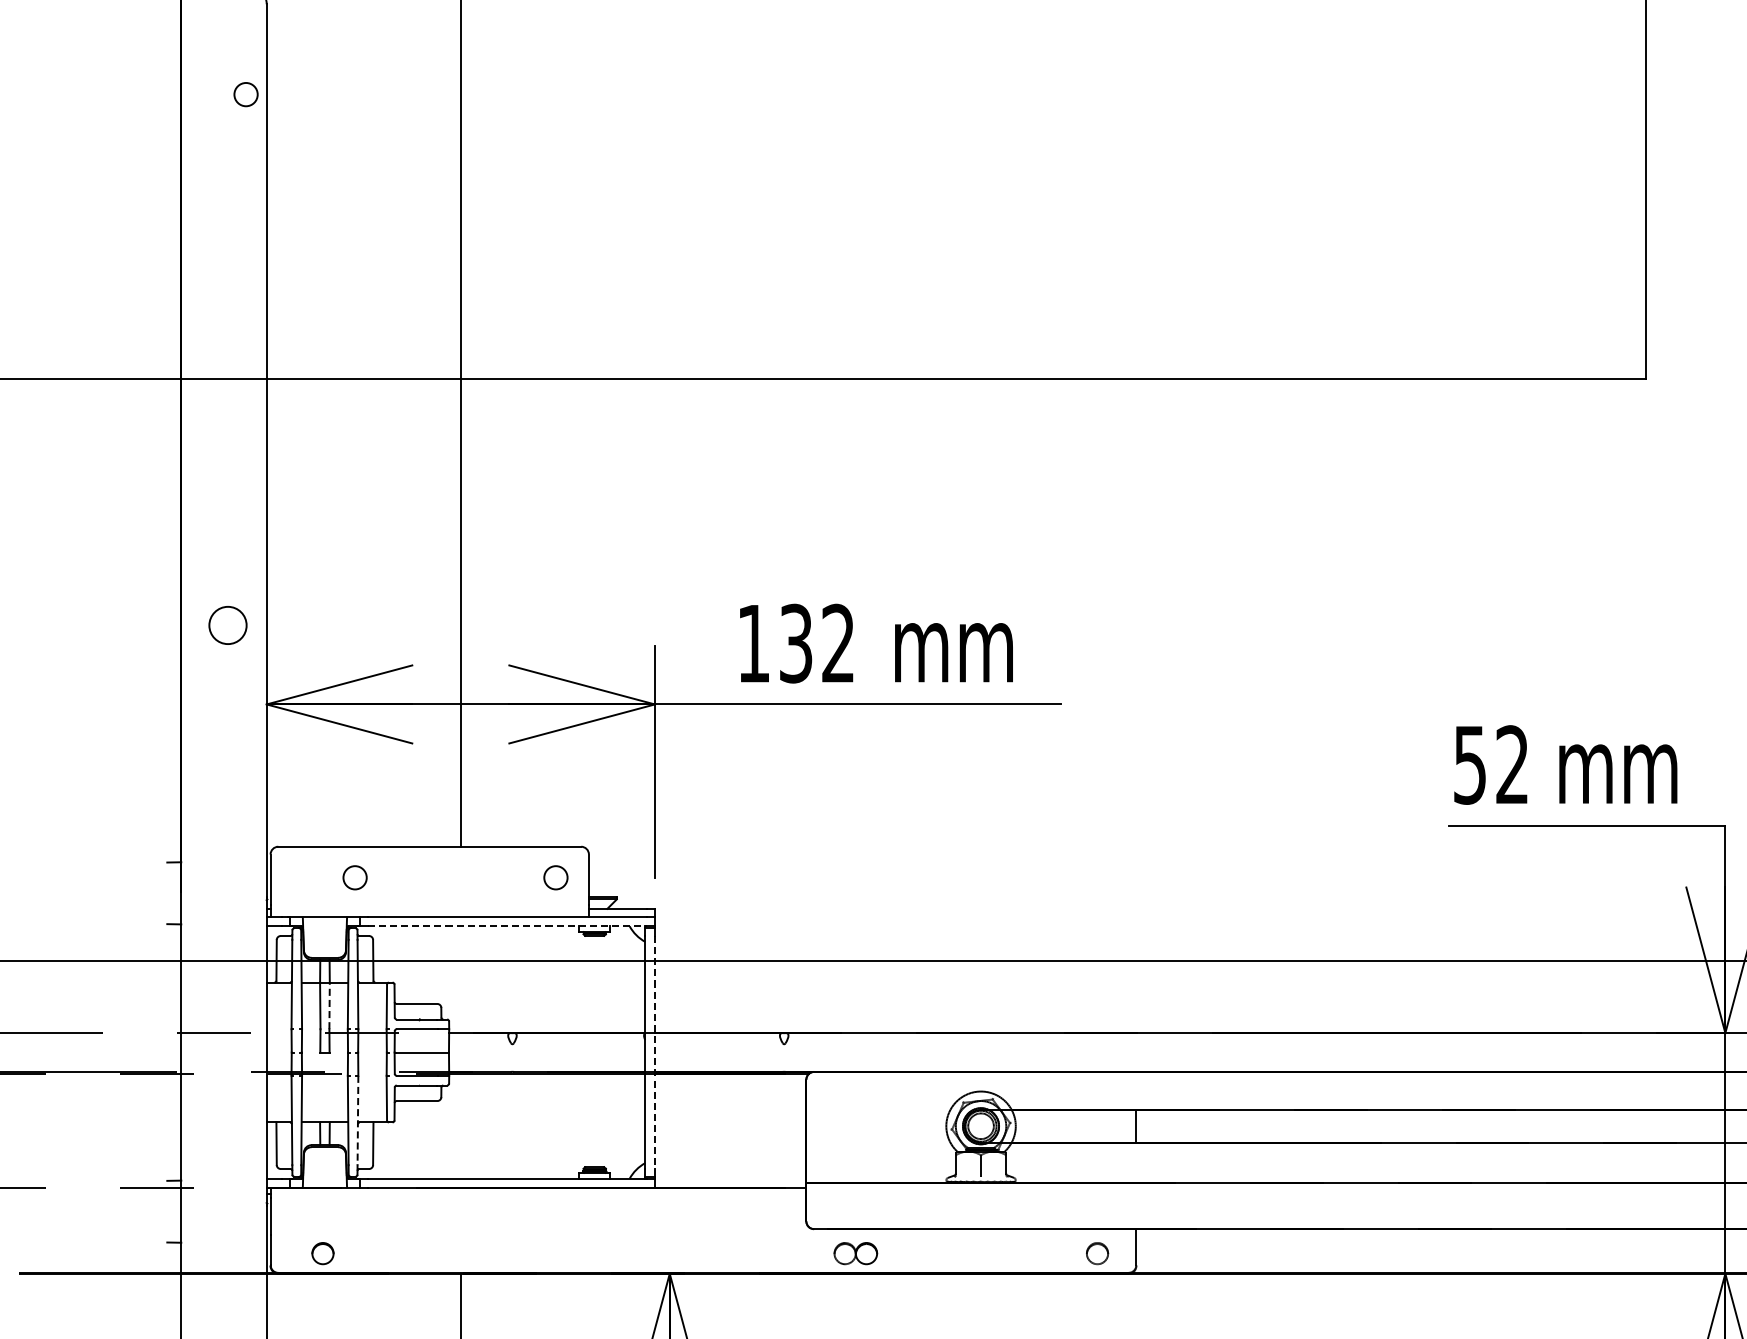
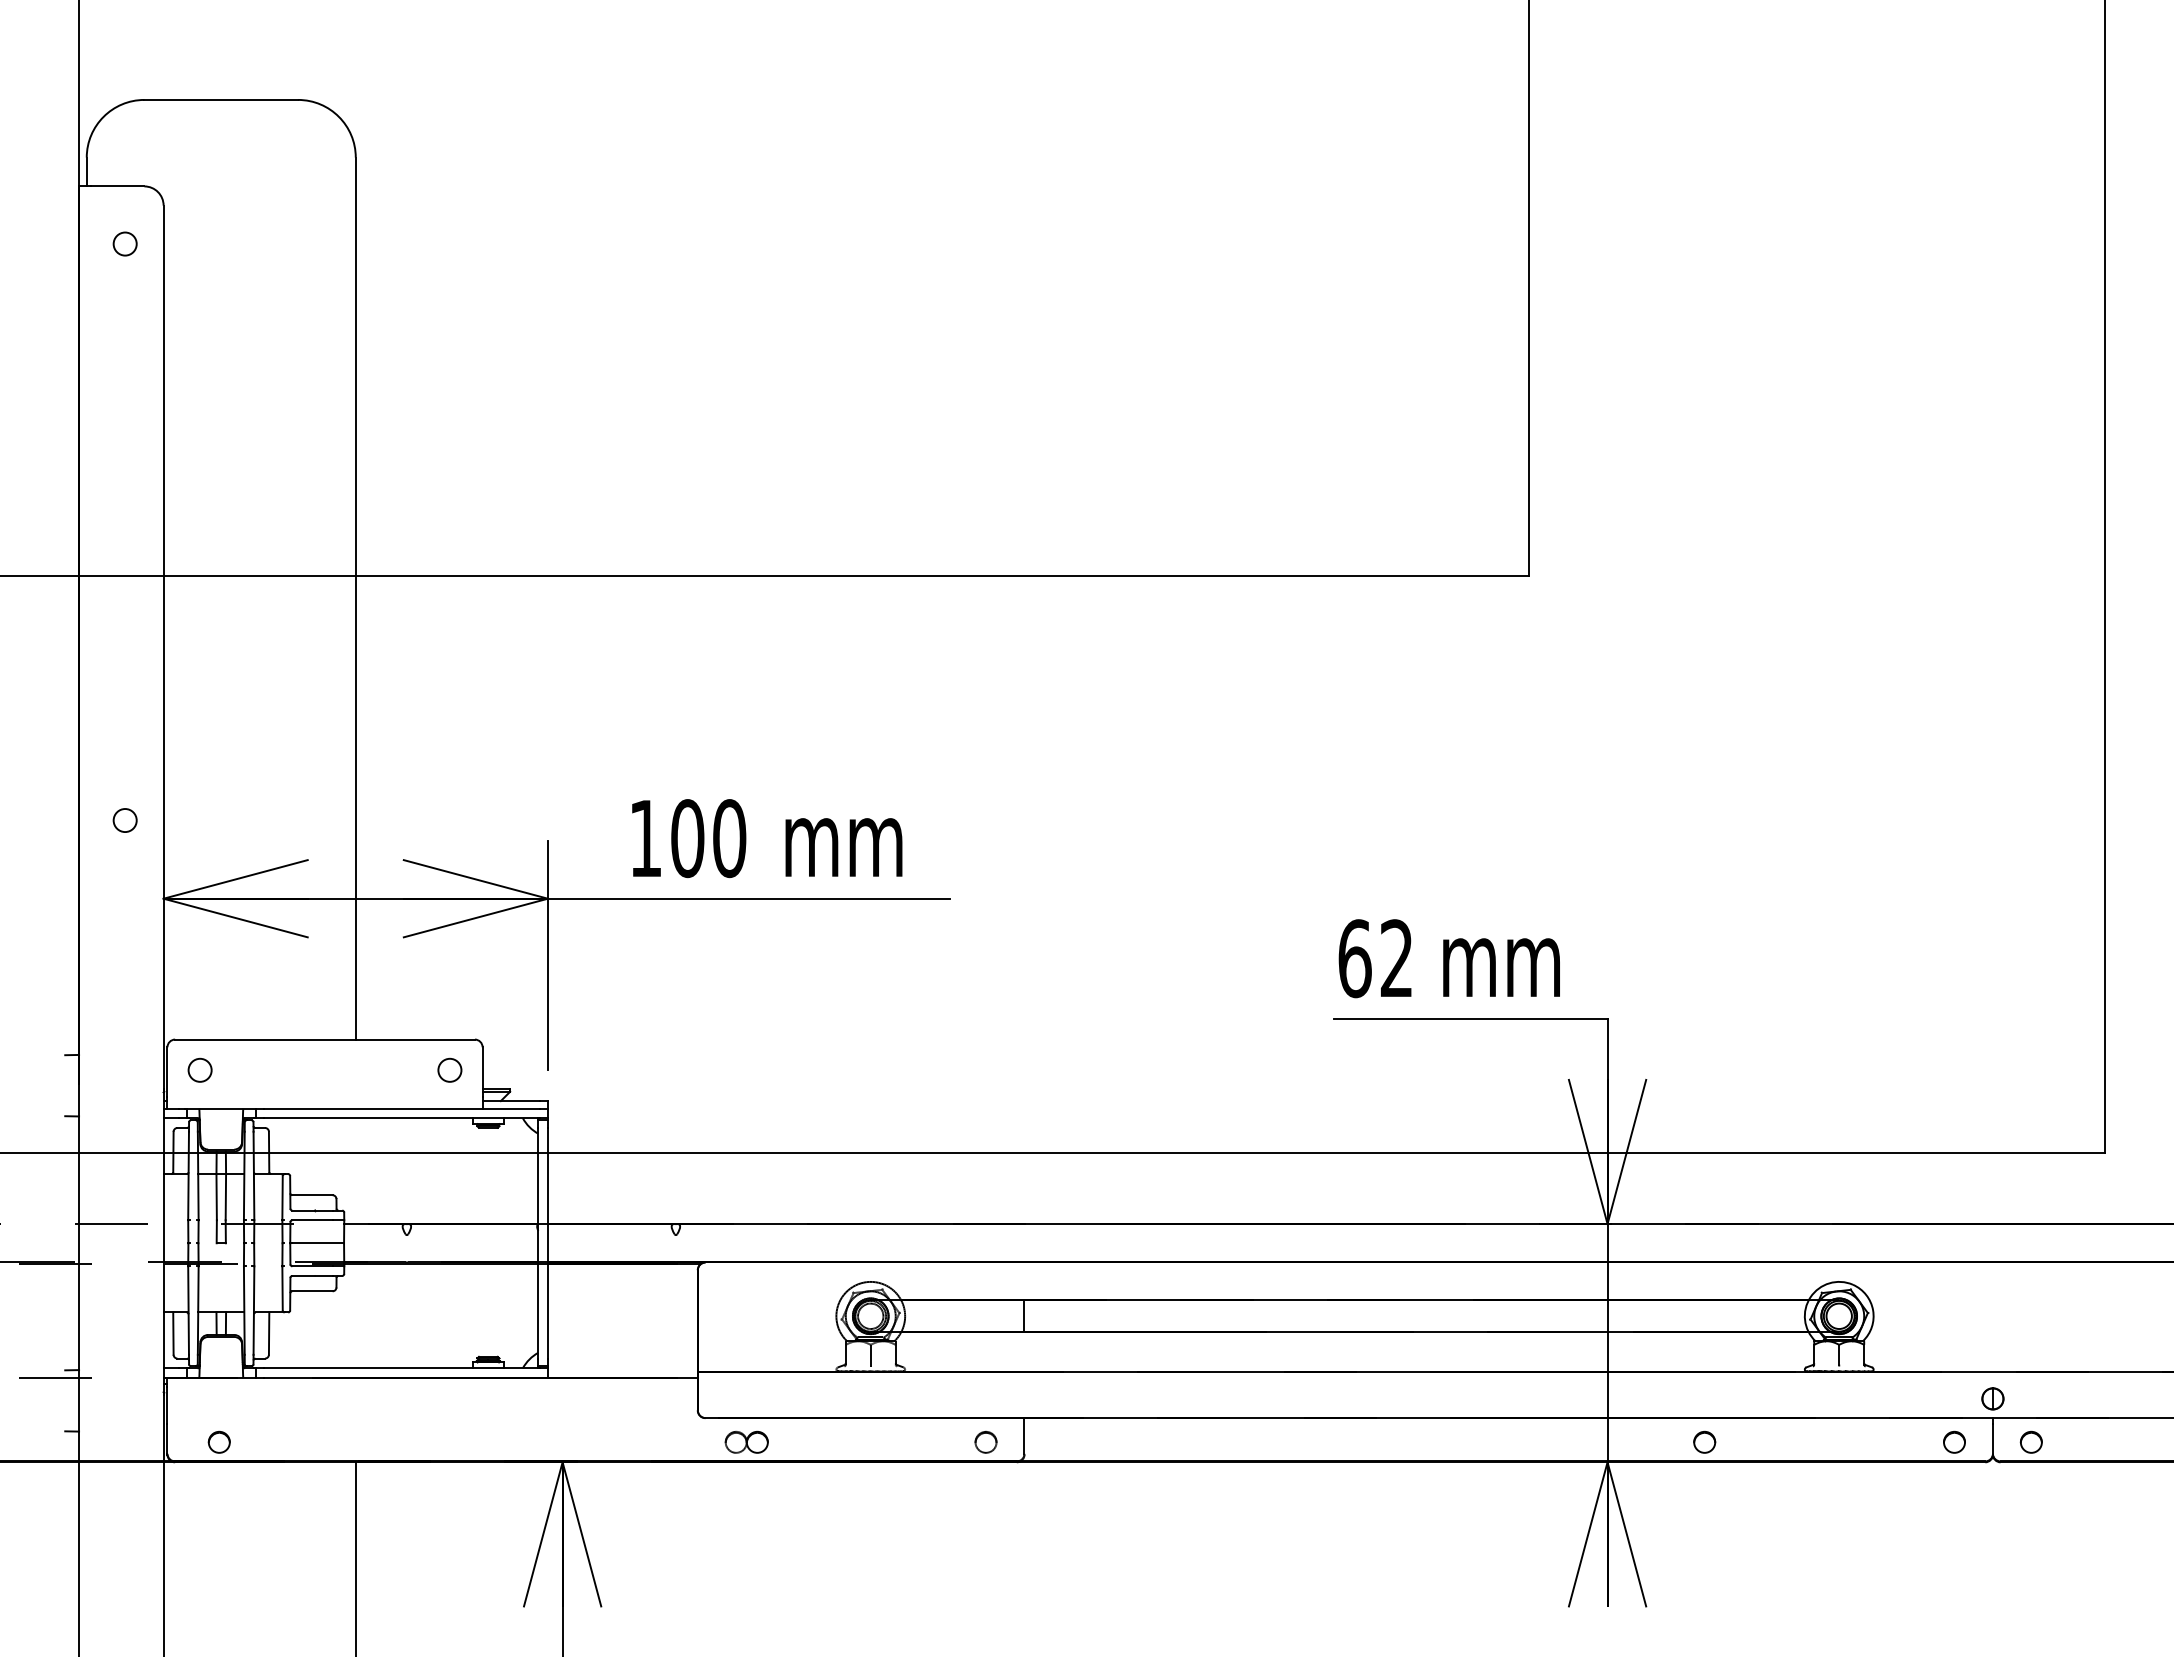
circle: (245, 94) -> (124, 243), moved
circle: (227, 625) -> (124, 820), size x0.62
text: (817, 643) -> (708, 838), 132 -> 100
text: (1469, 764) -> (1354, 958), 52 -> 62
circle: (354, 876) -> (199, 1069), moved
line: (508, 926) -> (402, 1118), dashed -> solid
line: (329, 1005) -> (225, 1196), dashed -> solid
line: (654, 1052) -> (547, 1243), dashed -> solid
line: (357, 1121) -> (253, 1311), dashed -> solid

